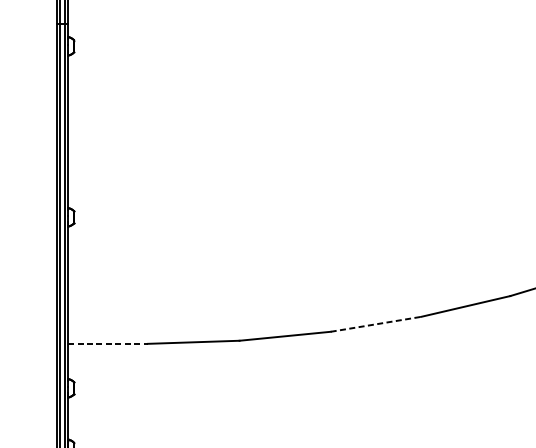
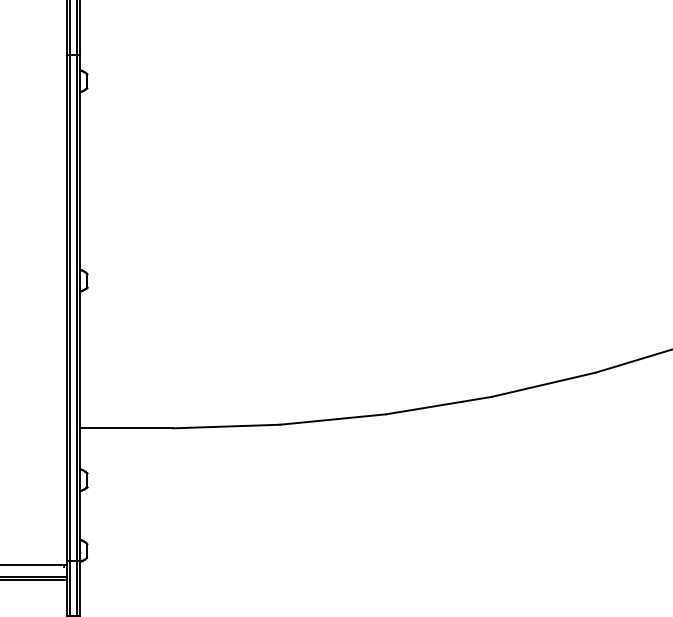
line: (376, 324) -> (439, 405), dashed -> solid
line: (107, 343) -> (126, 428), dashed -> solid

